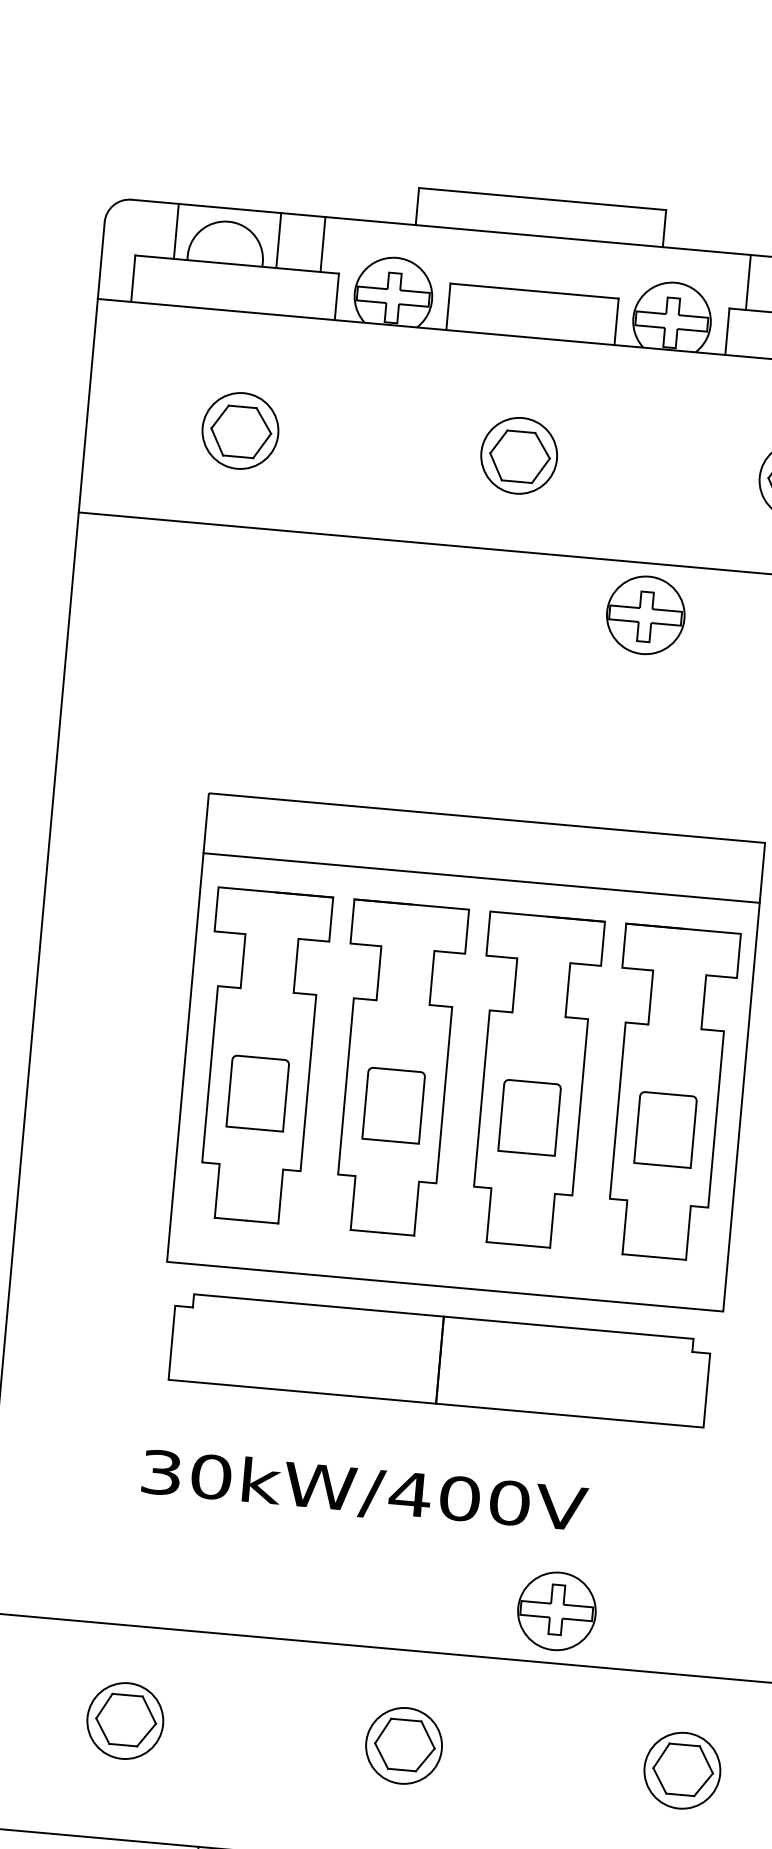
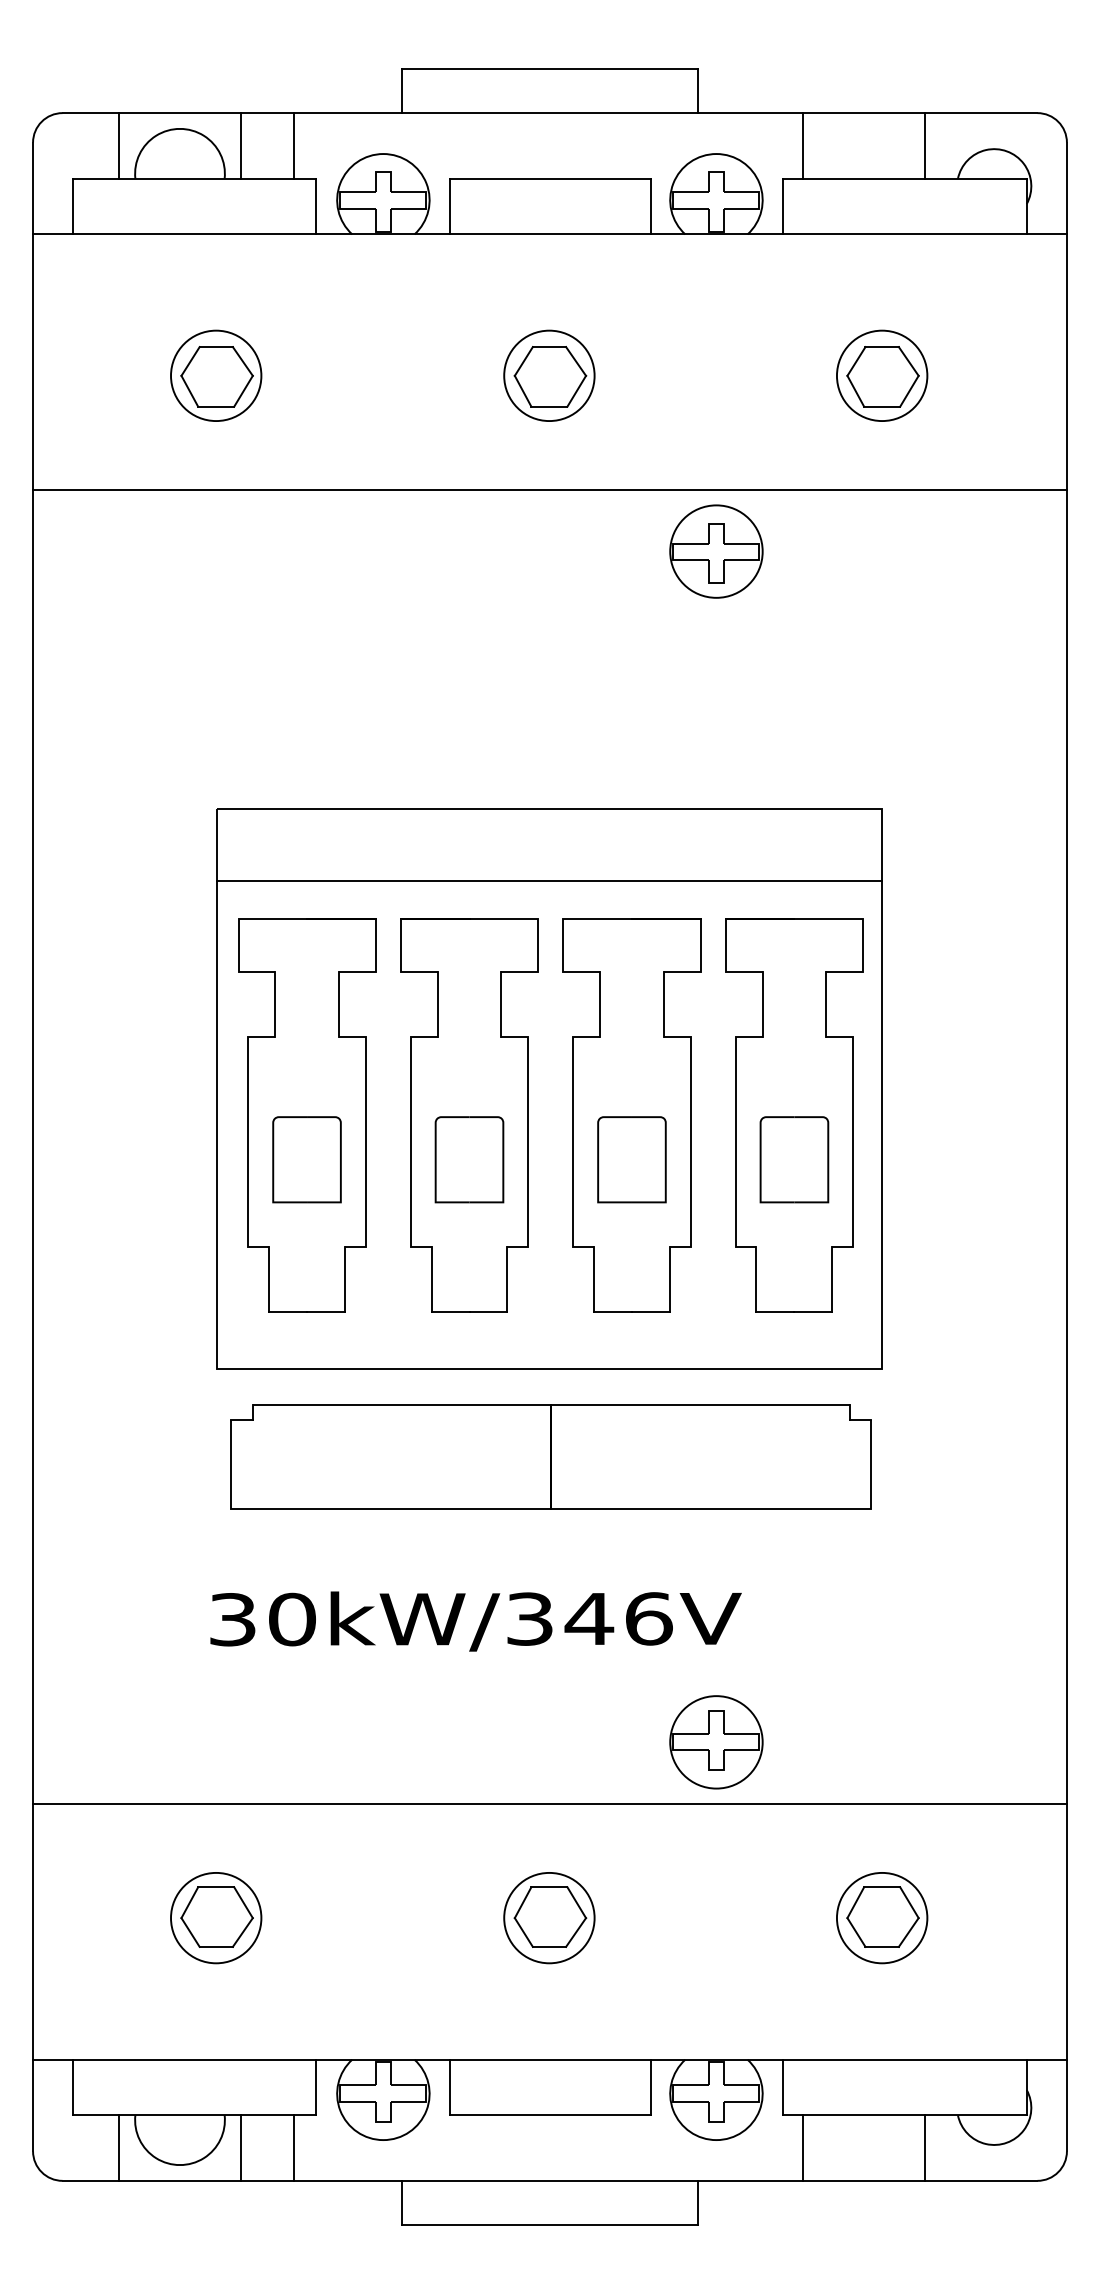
text: (459, 1498) -> (588, 1618), 30kW/400V -> 30kW/346V

